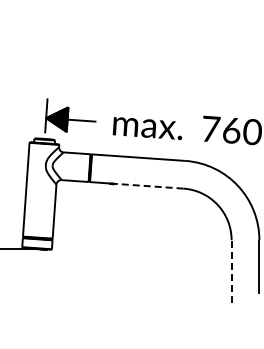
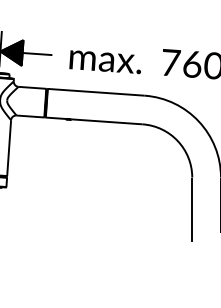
line: (149, 186) -> (107, 122), dashed -> solid
line: (231, 270) -> (192, 209), dashed -> solid

